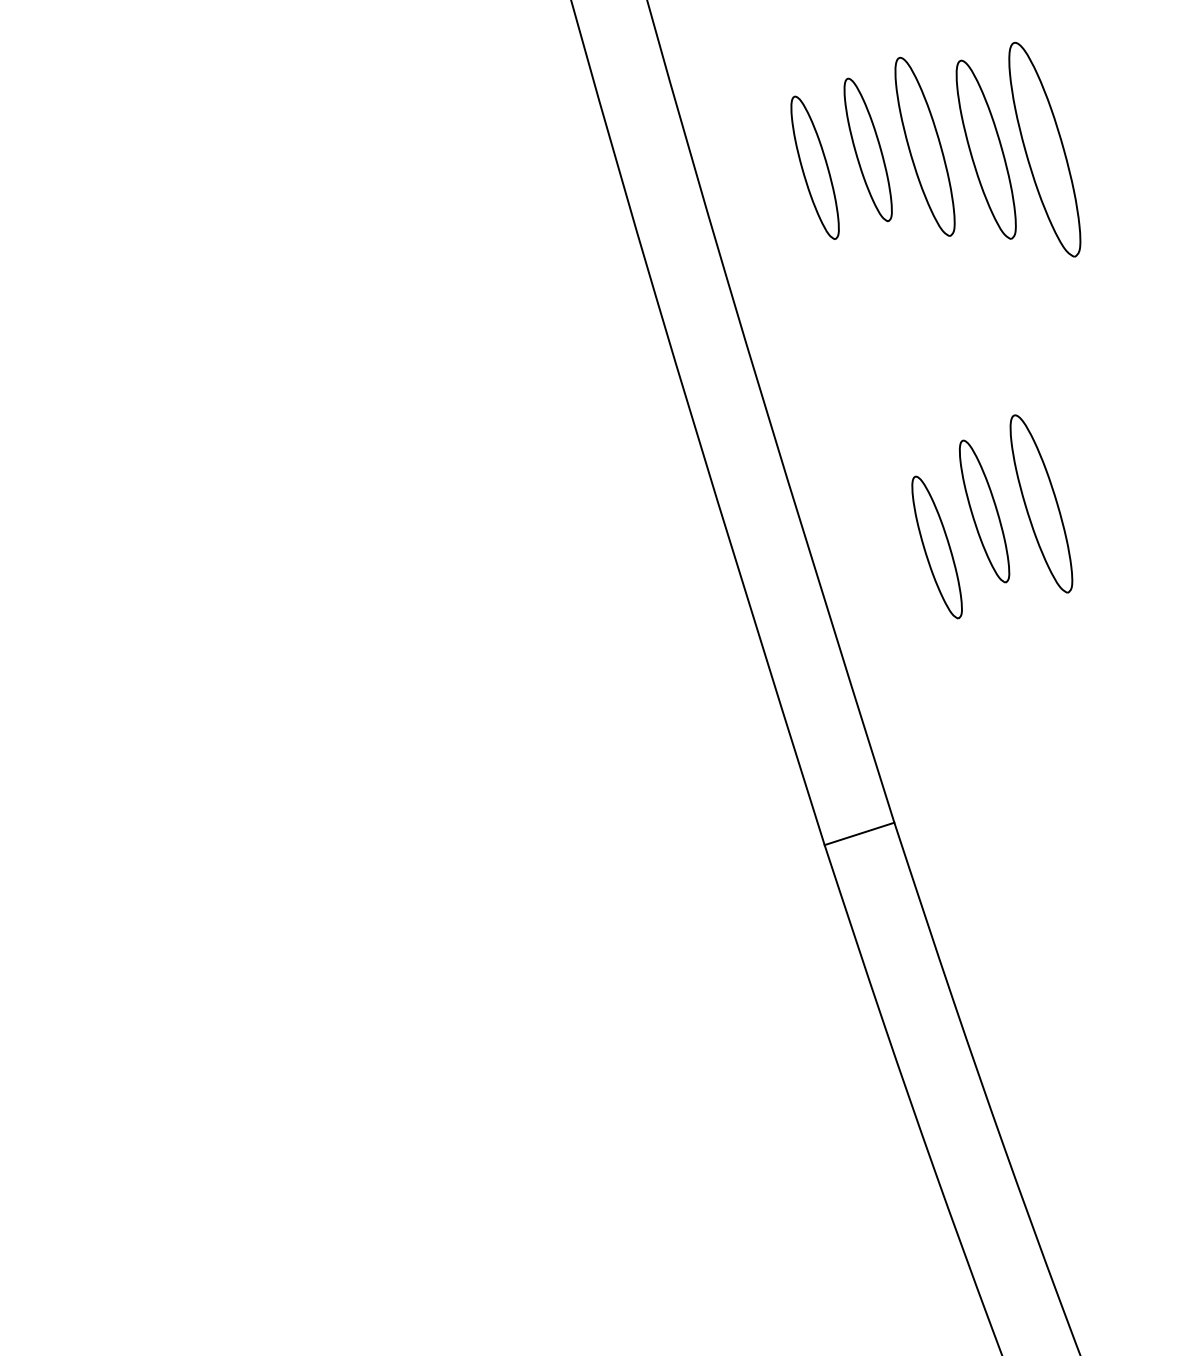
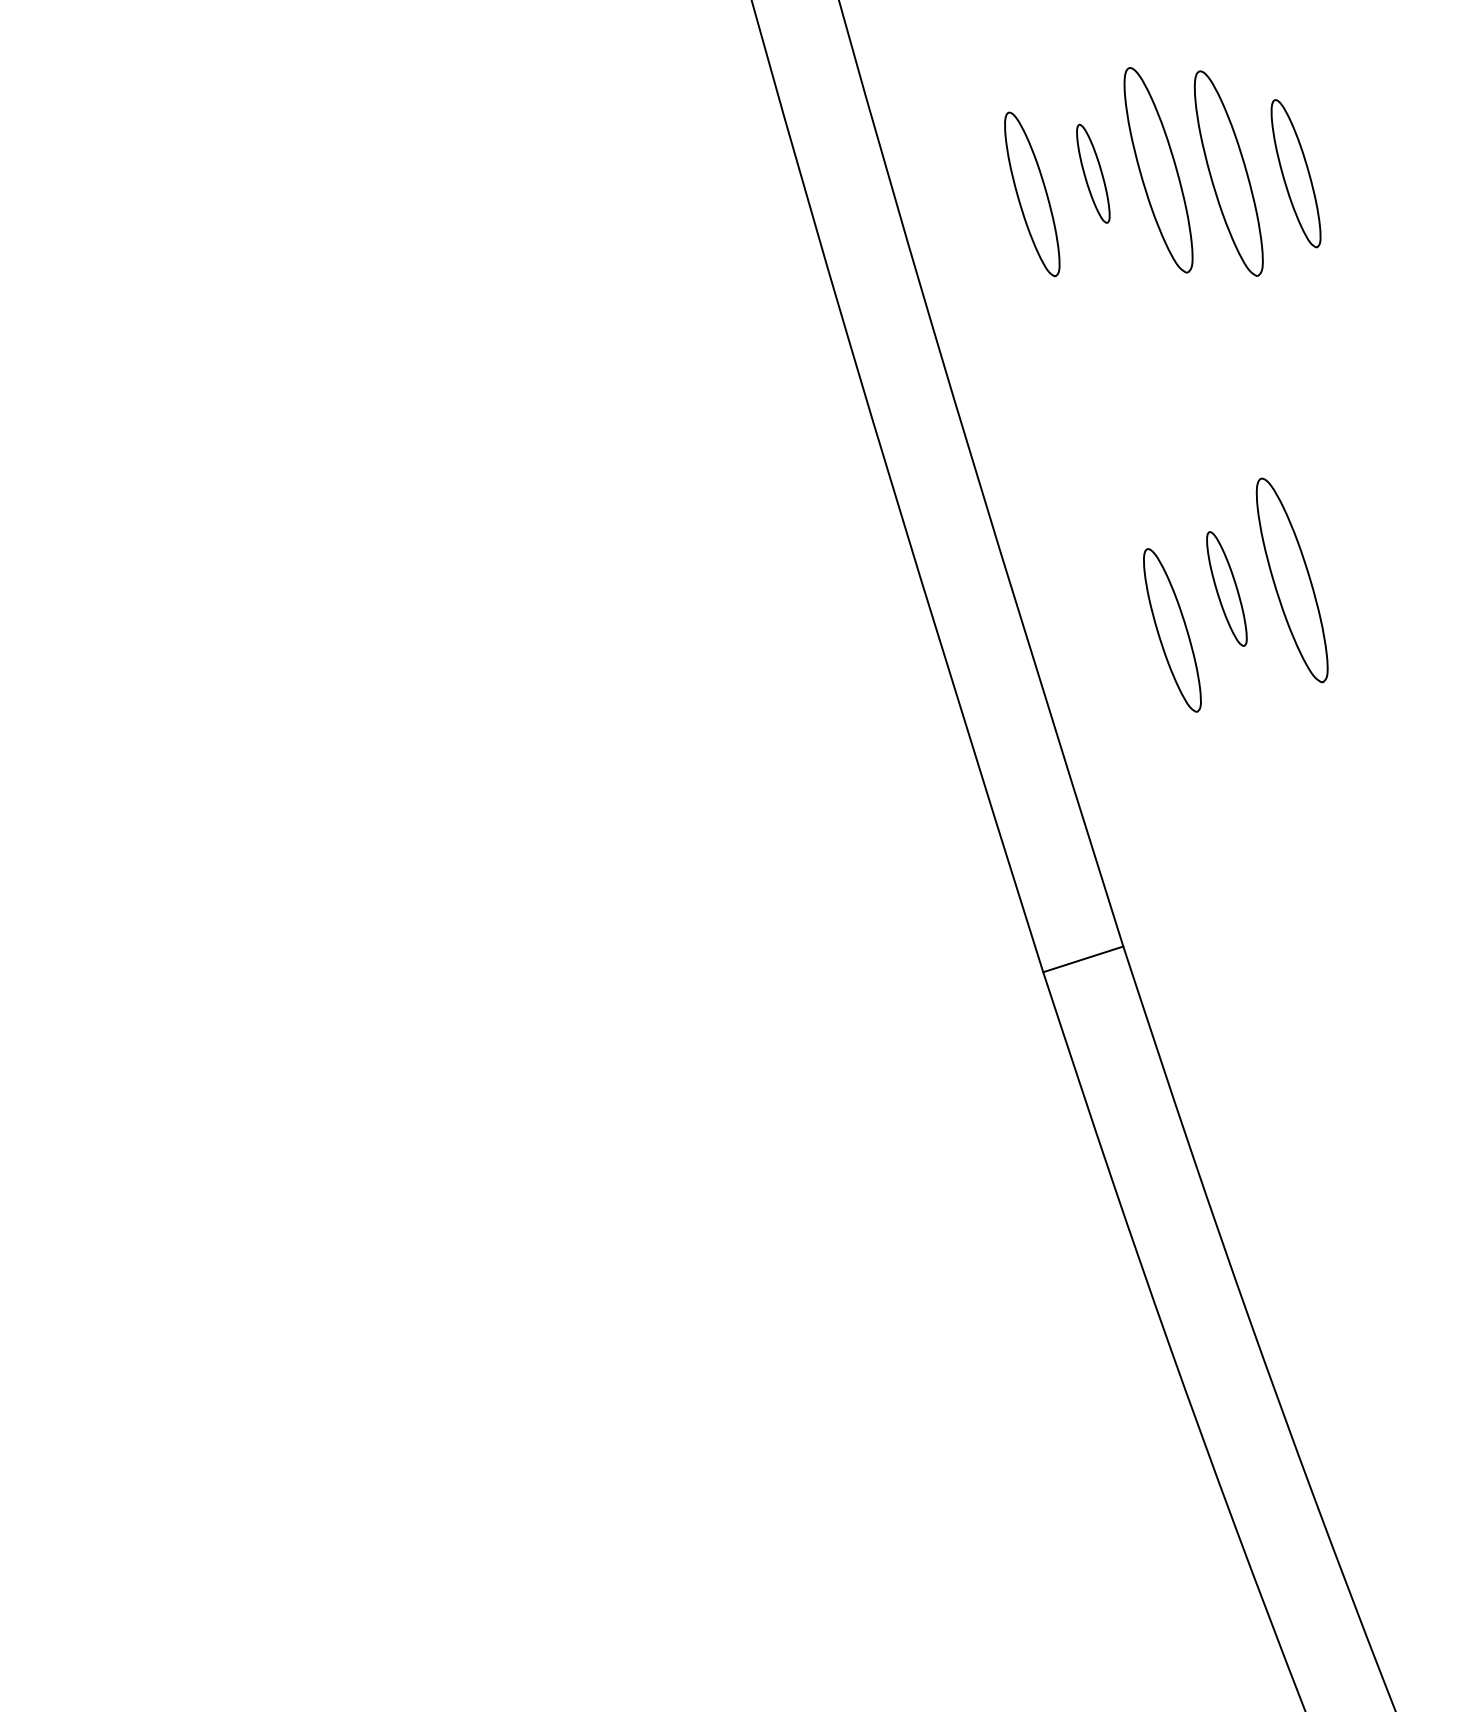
part: (868, 149) -> (1093, 173), size x0.6
part: (1044, 149) -> (1295, 173), size x0.6
part: (984, 510) -> (1226, 588), size x0.7

